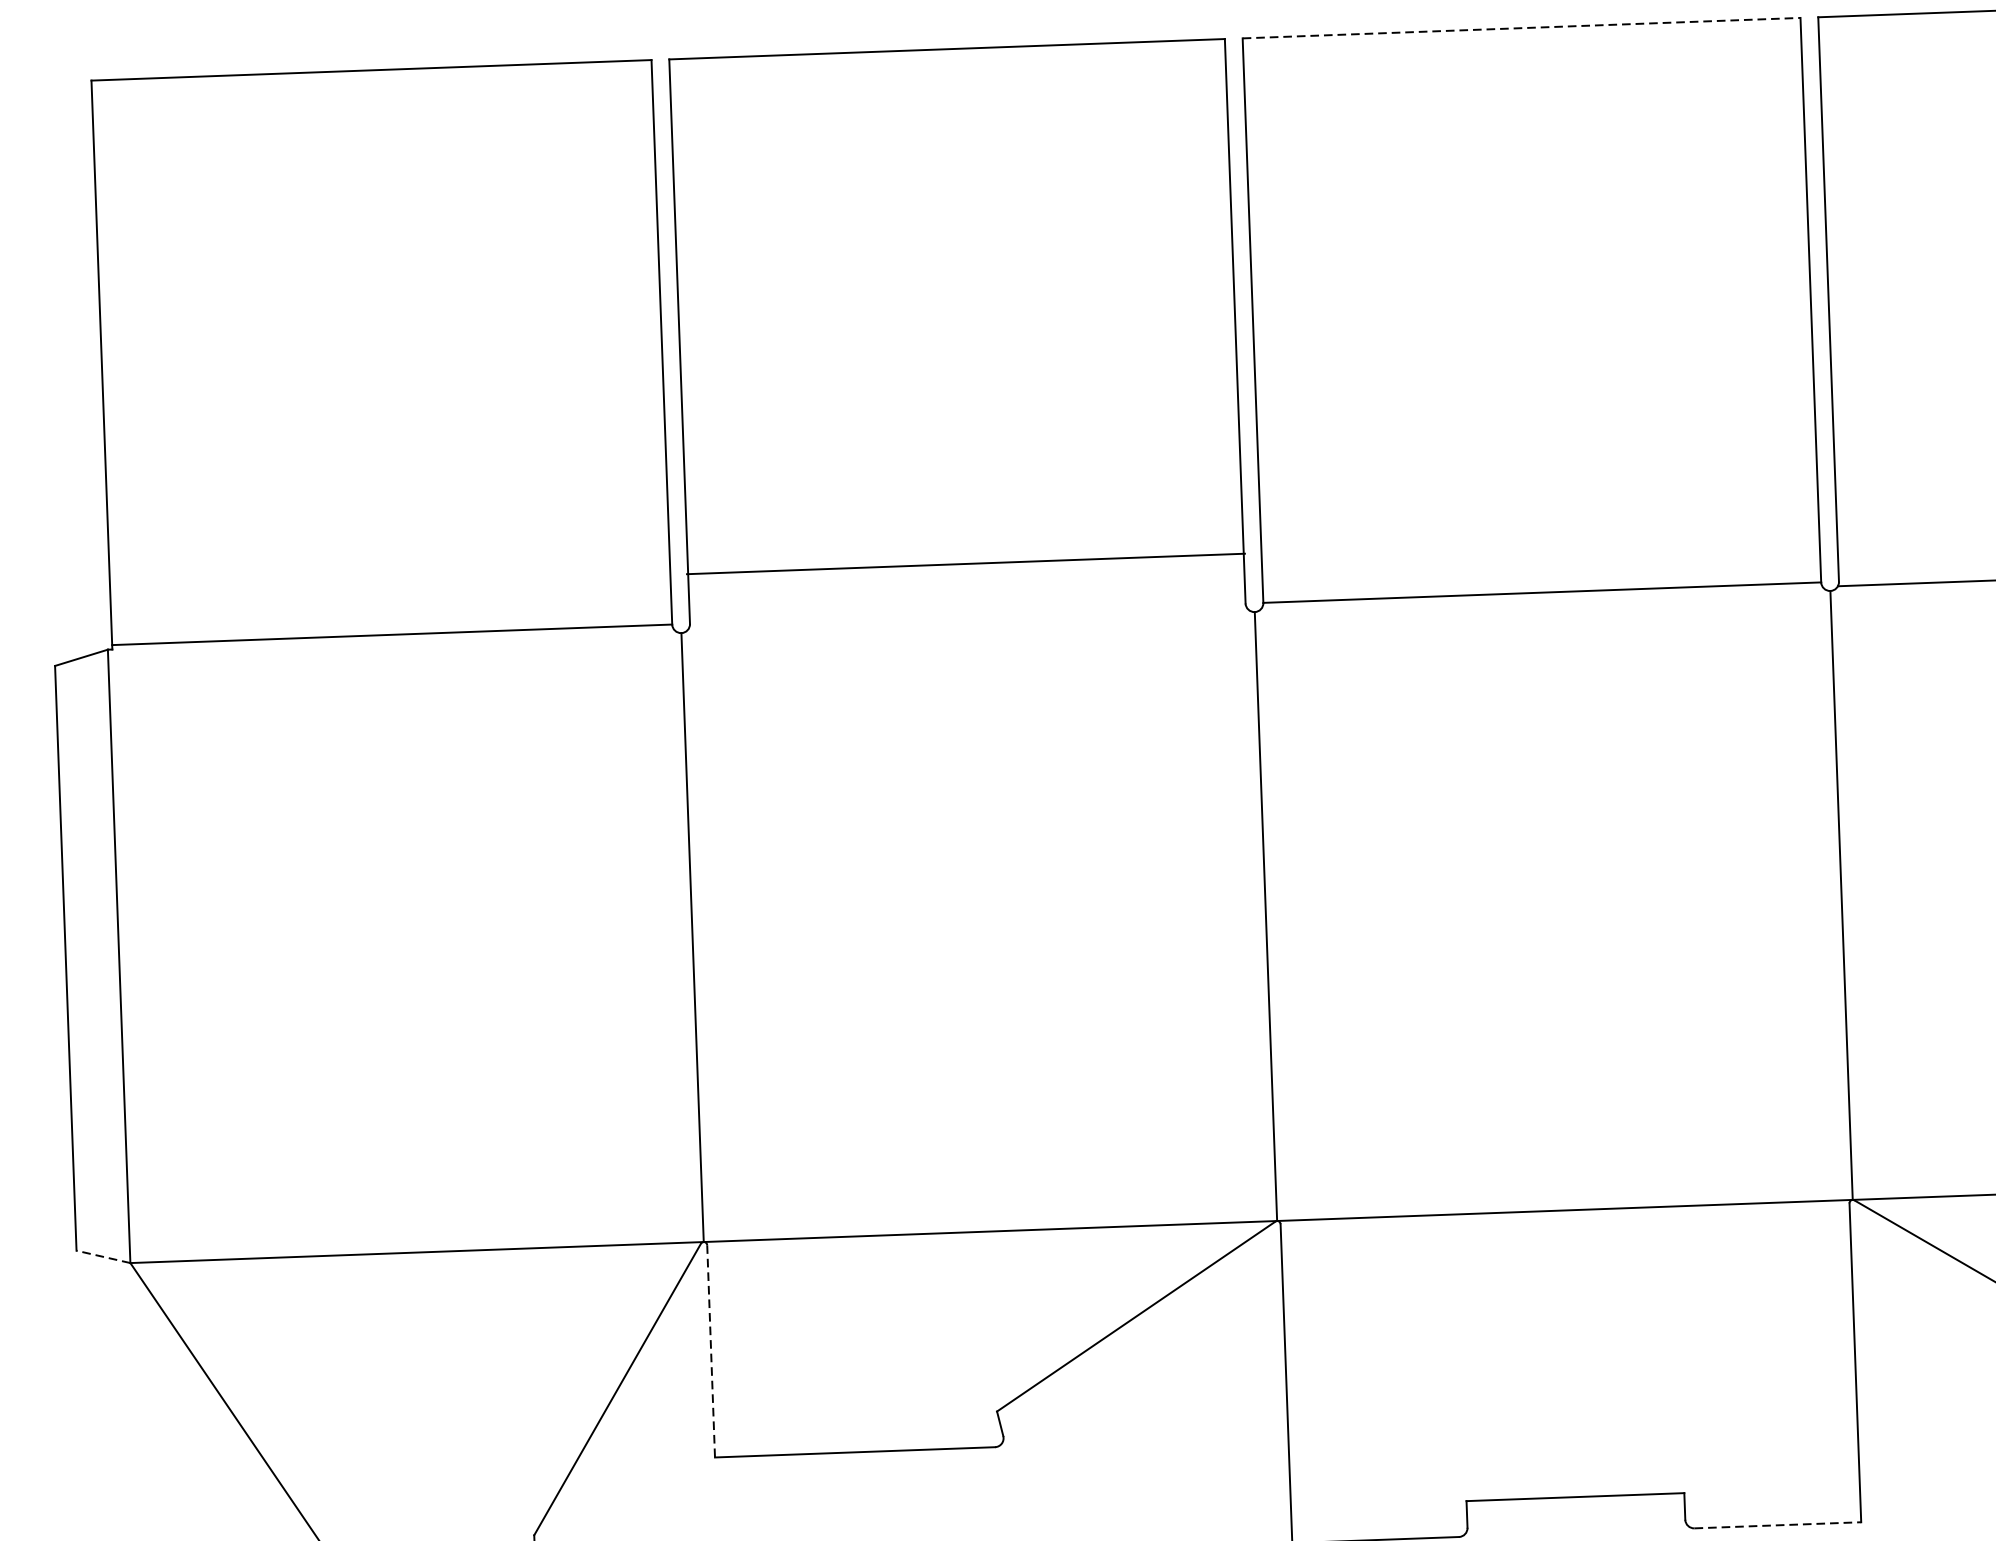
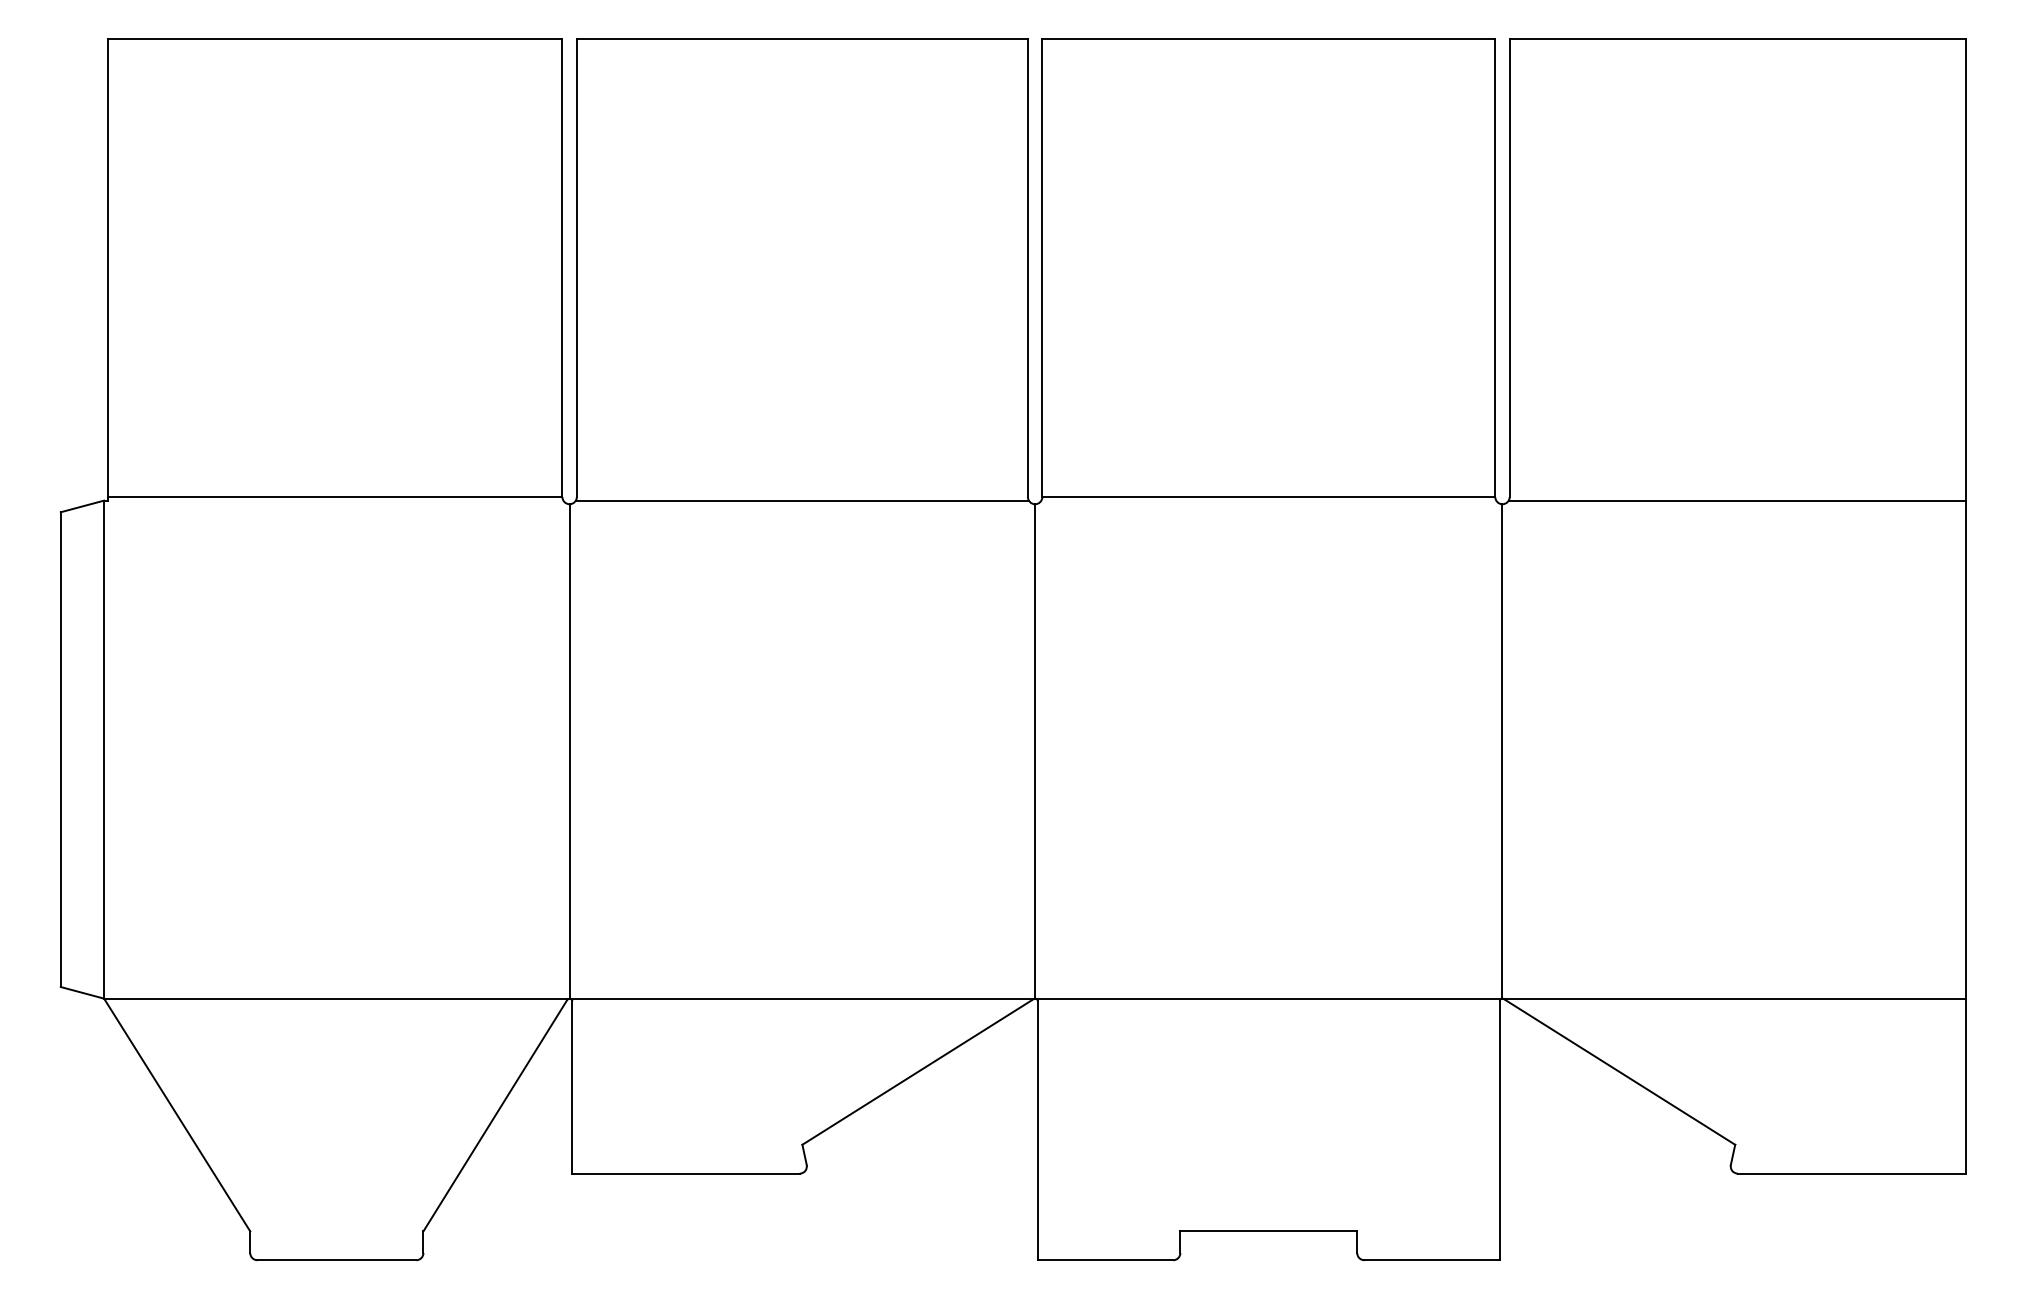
line: (1522, 27) -> (1269, 38), dashed -> solid
line: (964, 563) -> (801, 500), moved
line: (102, 1256) -> (81, 992), dashed -> solid
line: (711, 1352) -> (572, 1088), dashed -> solid
line: (1778, 1525) -> (1432, 1260), dashed -> solid

